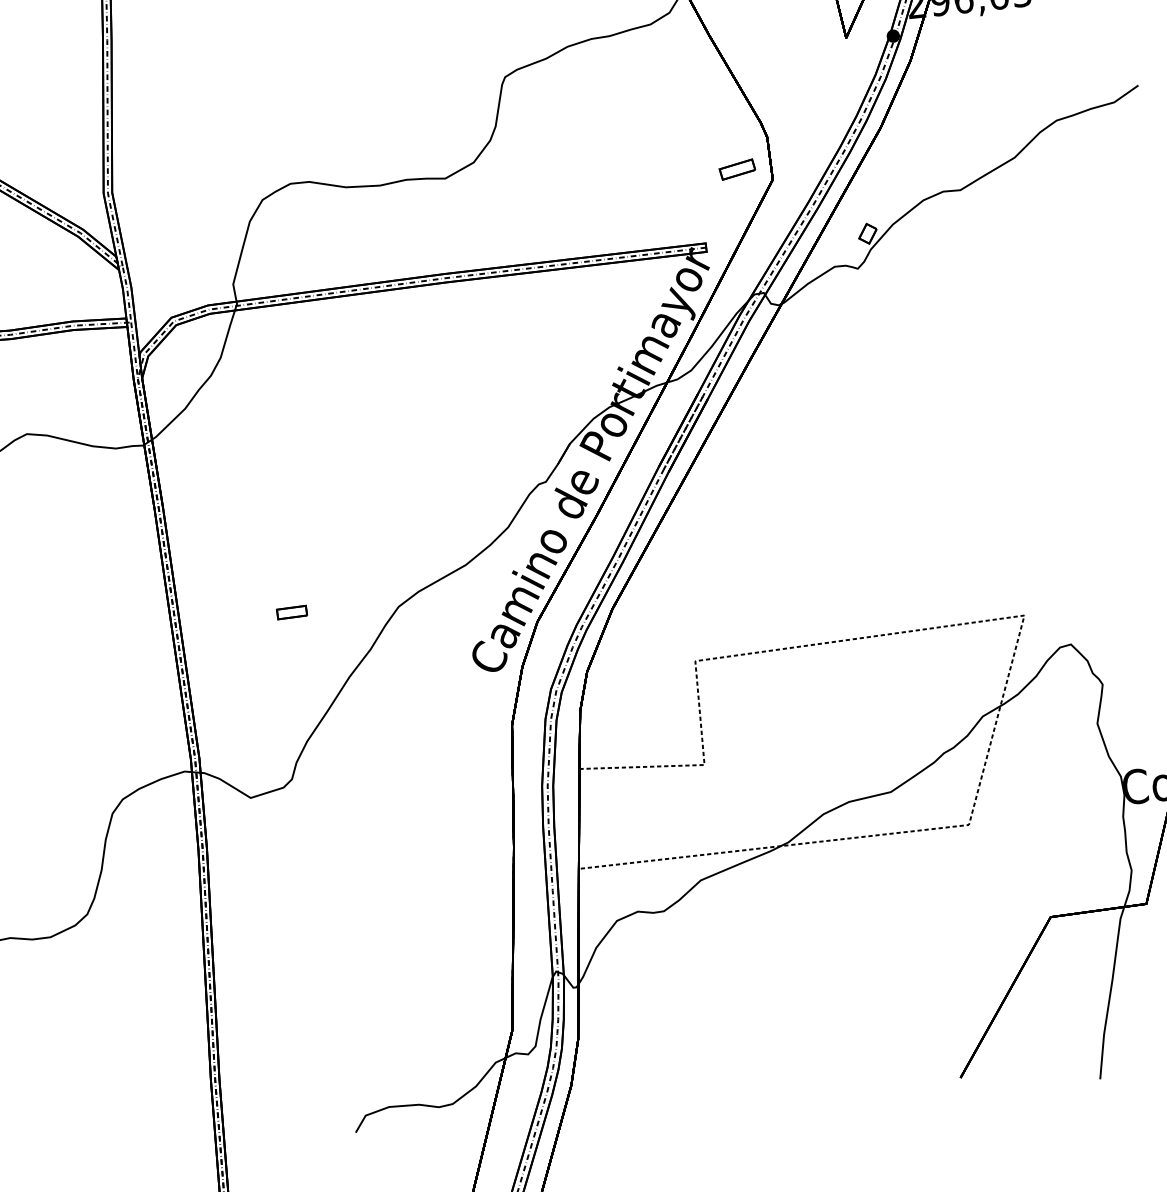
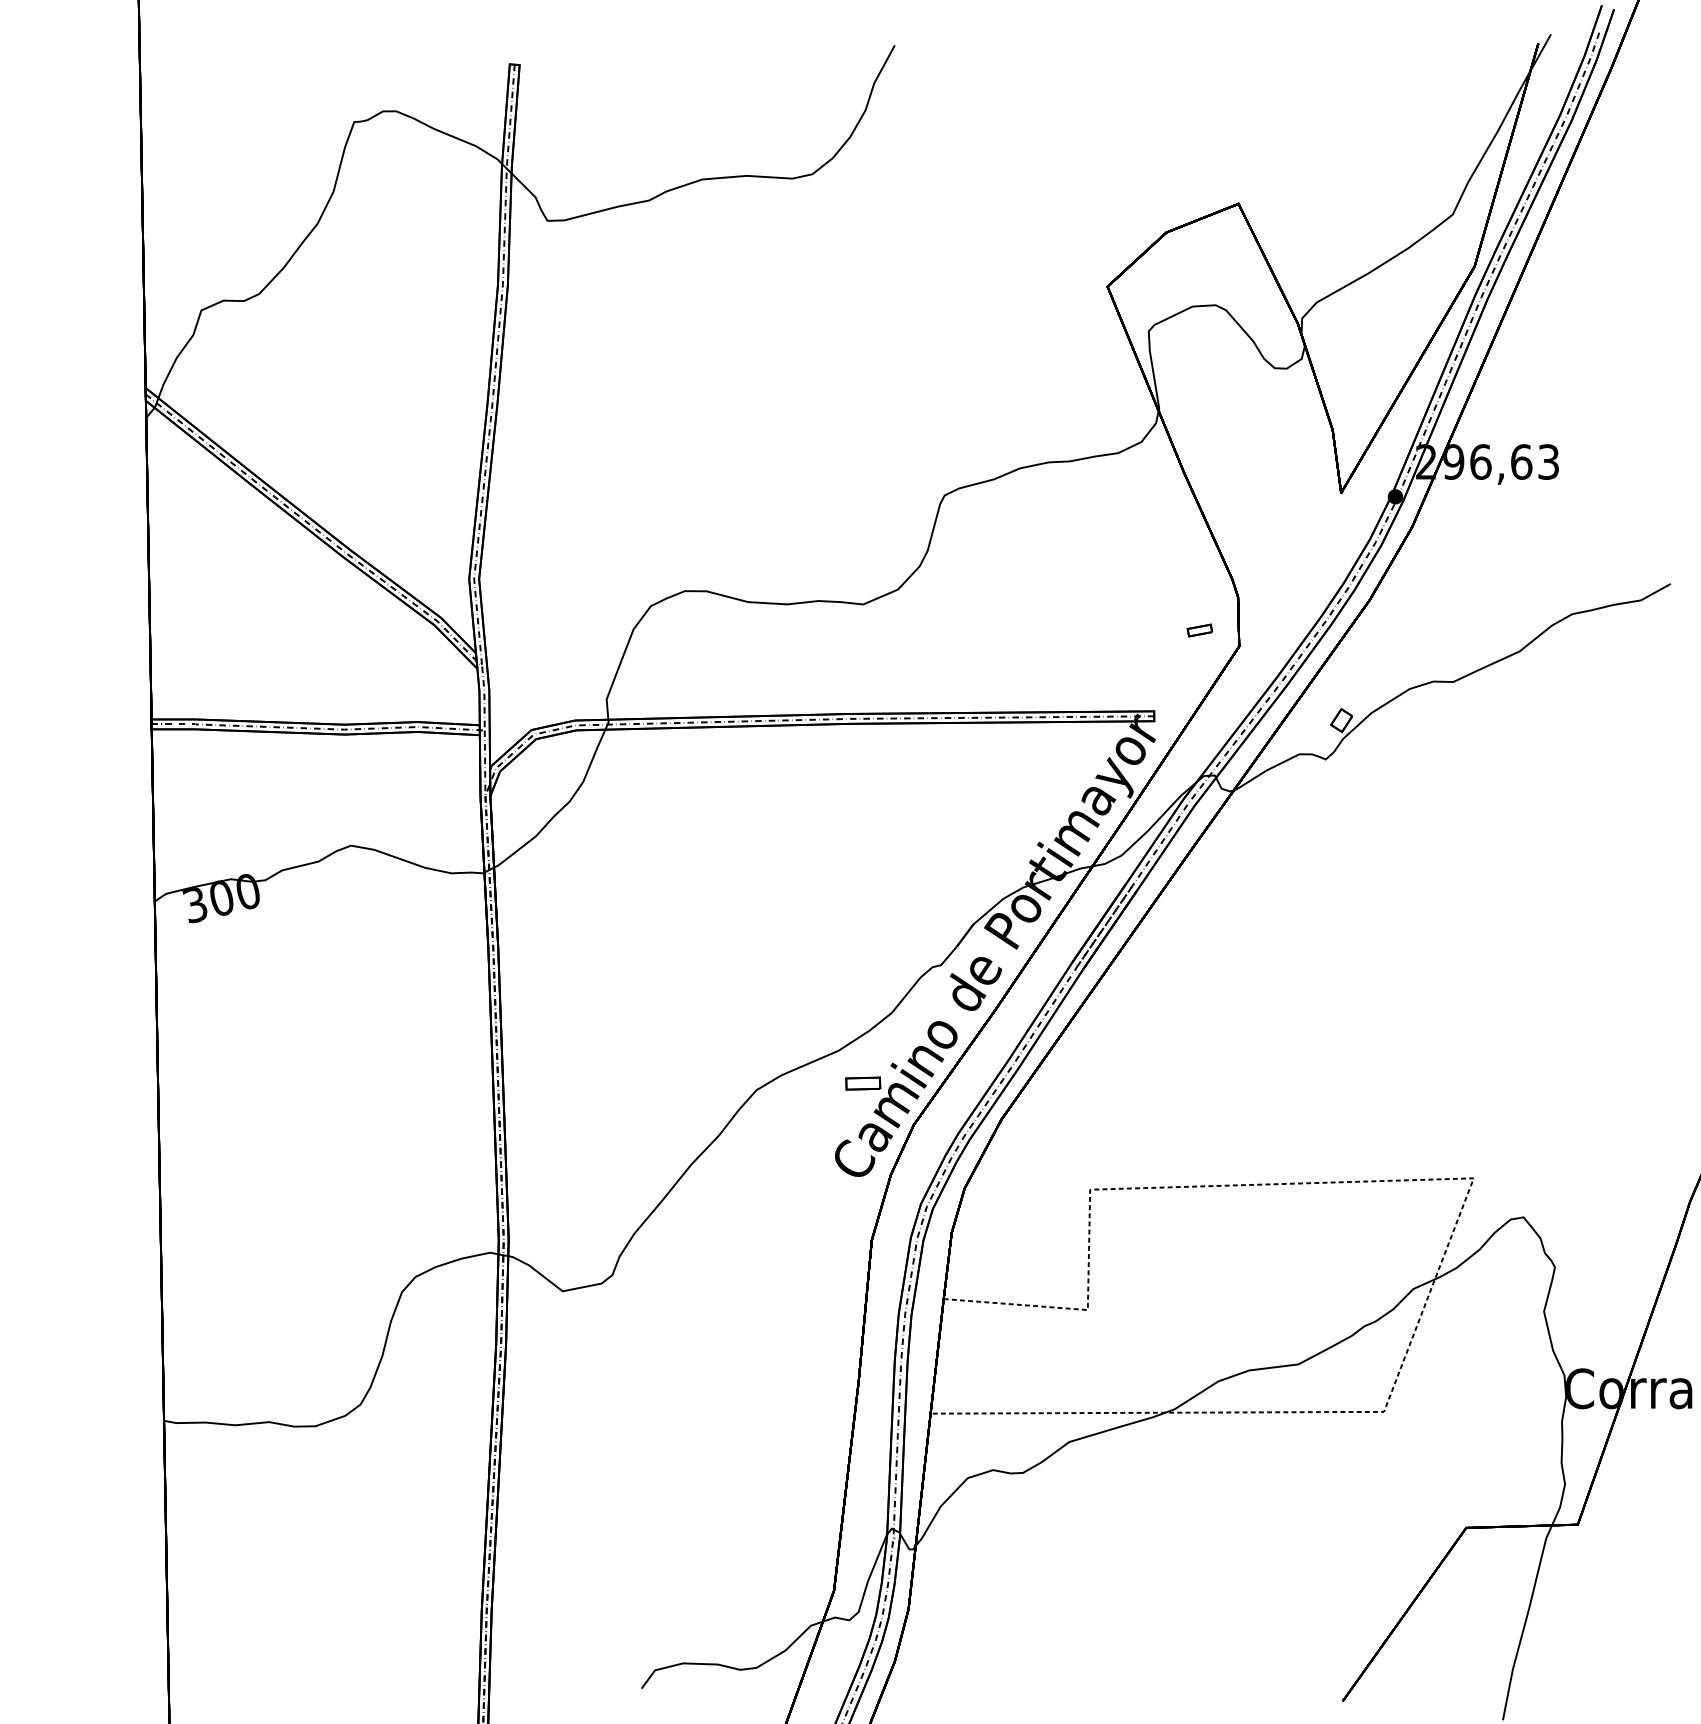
part: (737, 169) -> (1199, 630), size x0.6
part: (292, 612) -> (863, 1083), moved

